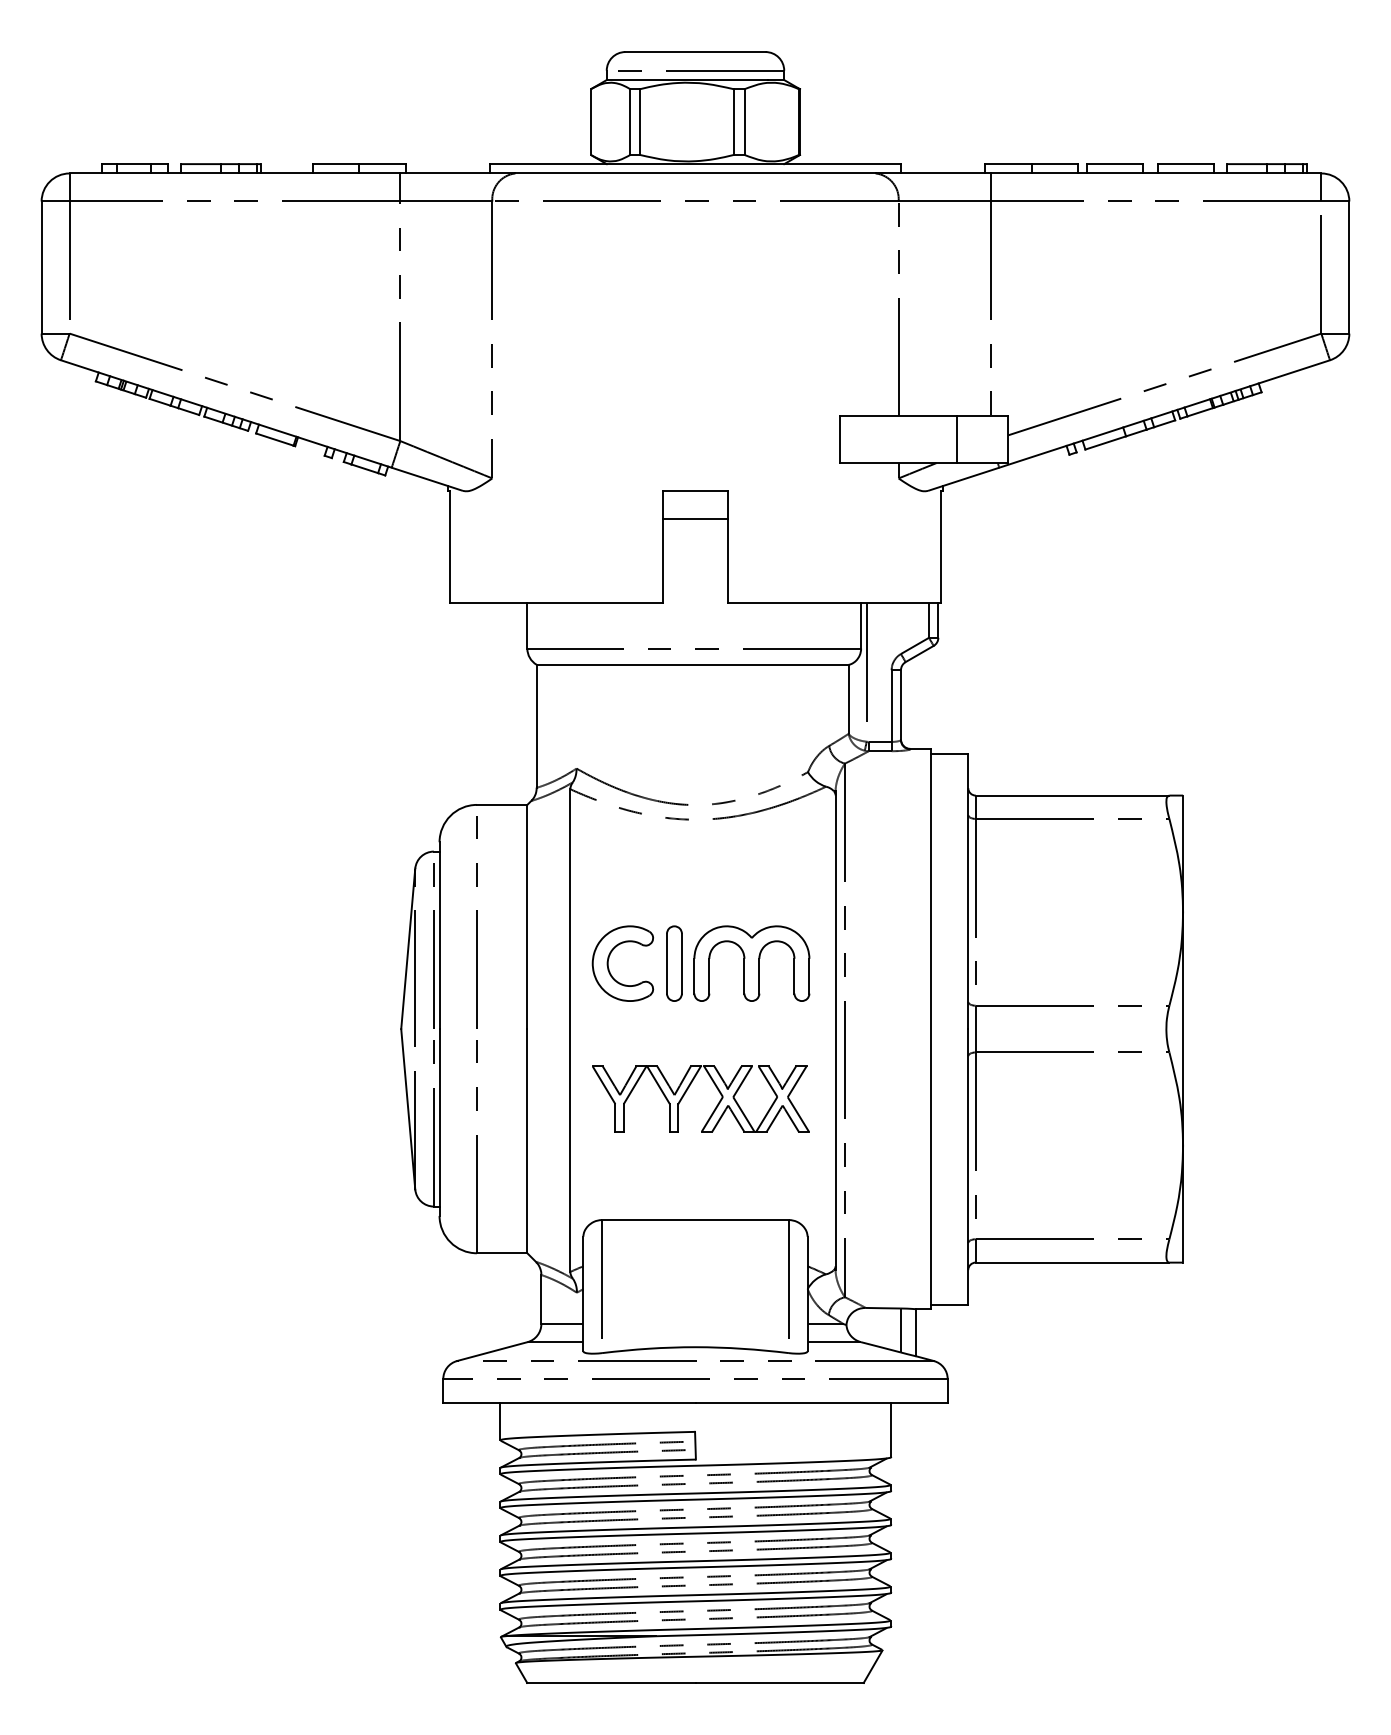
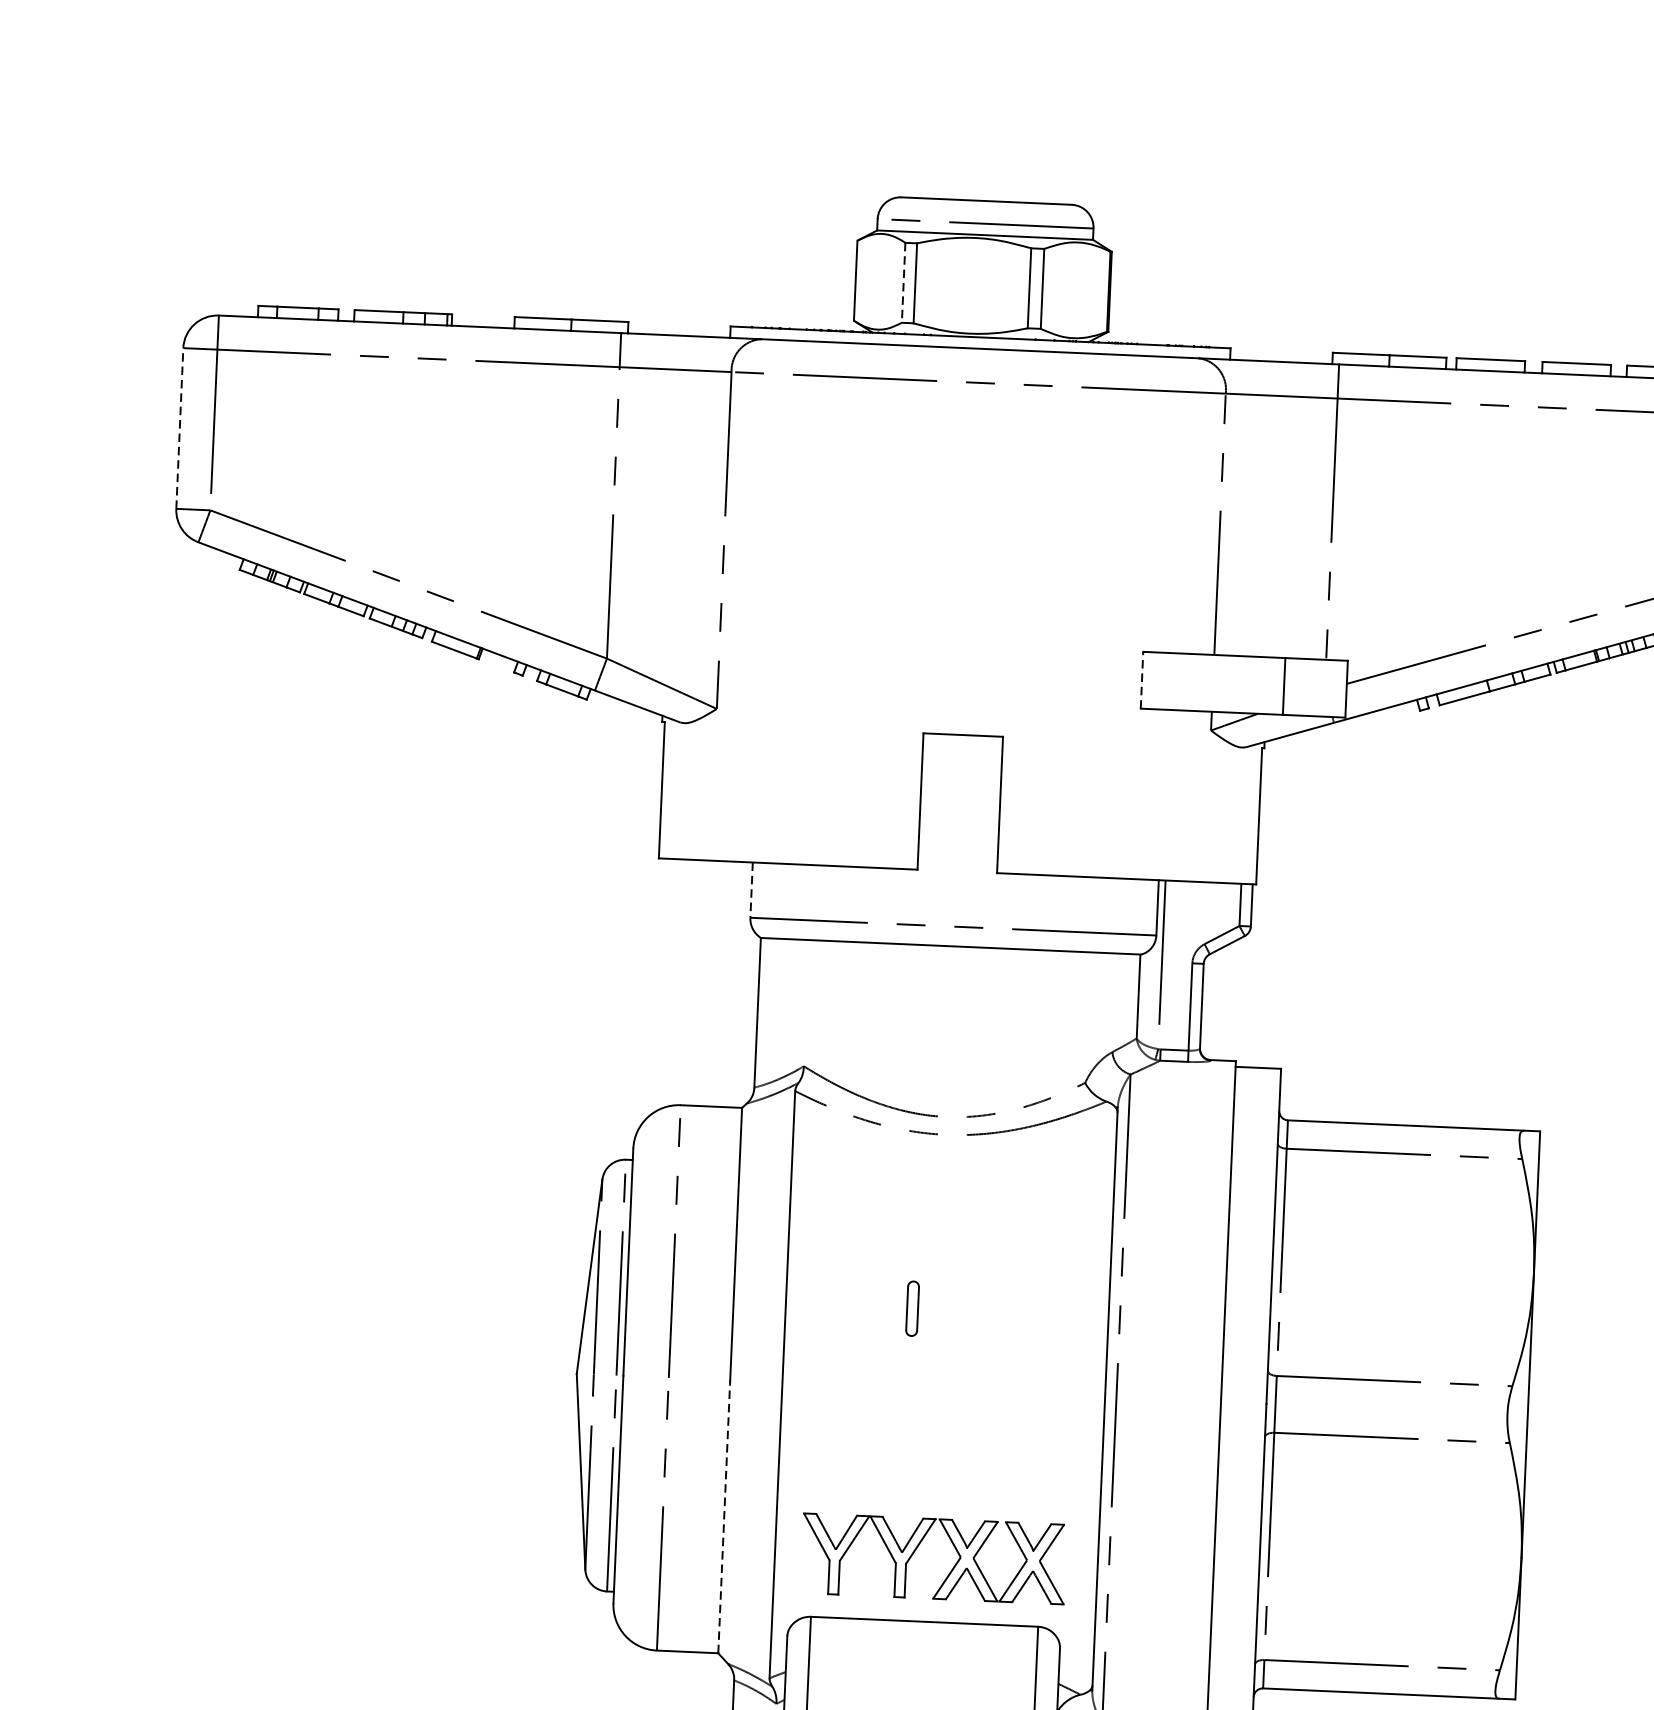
line: (630, 122) -> (903, 283), solid -> dashed
line: (41, 267) -> (179, 428), solid -> dashed
line: (840, 439) -> (1142, 680), solid -> dashed
line: (695, 519) -> (961, 769), removed
line: (527, 625) -> (751, 889), solid -> dashed
part: (609, 958) -> (833, 1299), removed
part: (674, 963) -> (912, 1308), size x0.6
part: (751, 963) -> (1006, 1312), removed
part: (688, 1089) -> (919, 1546), moved
line: (527, 1140) -> (724, 1516), solid -> dashed

